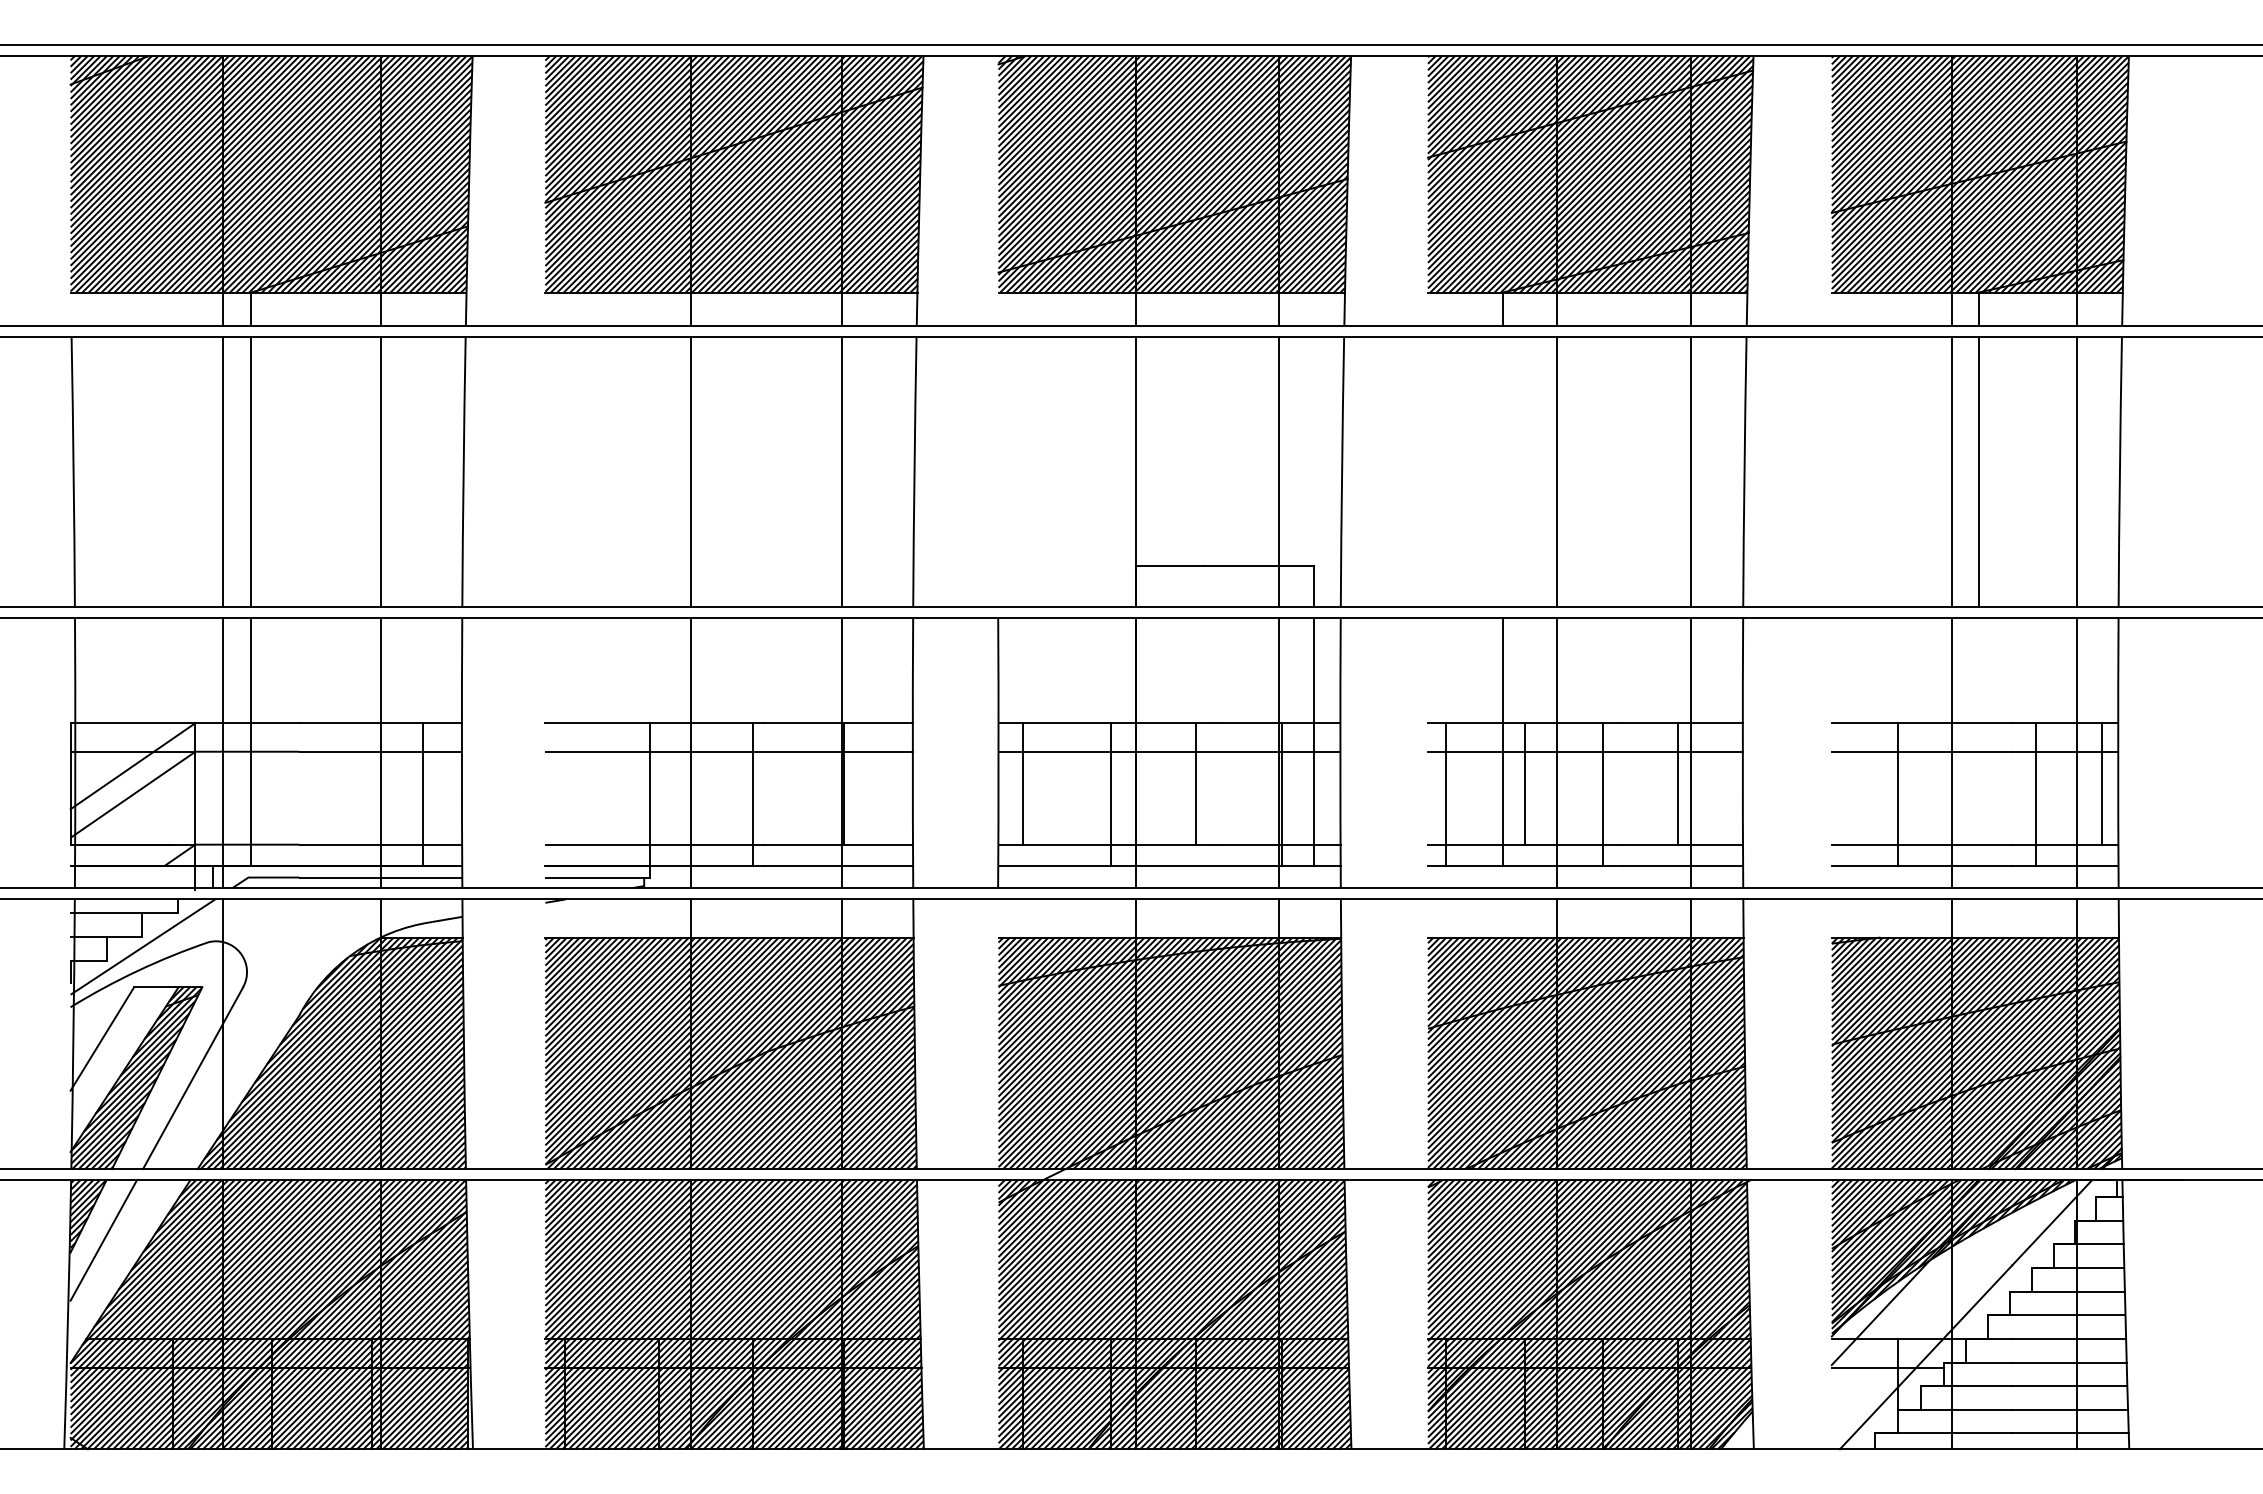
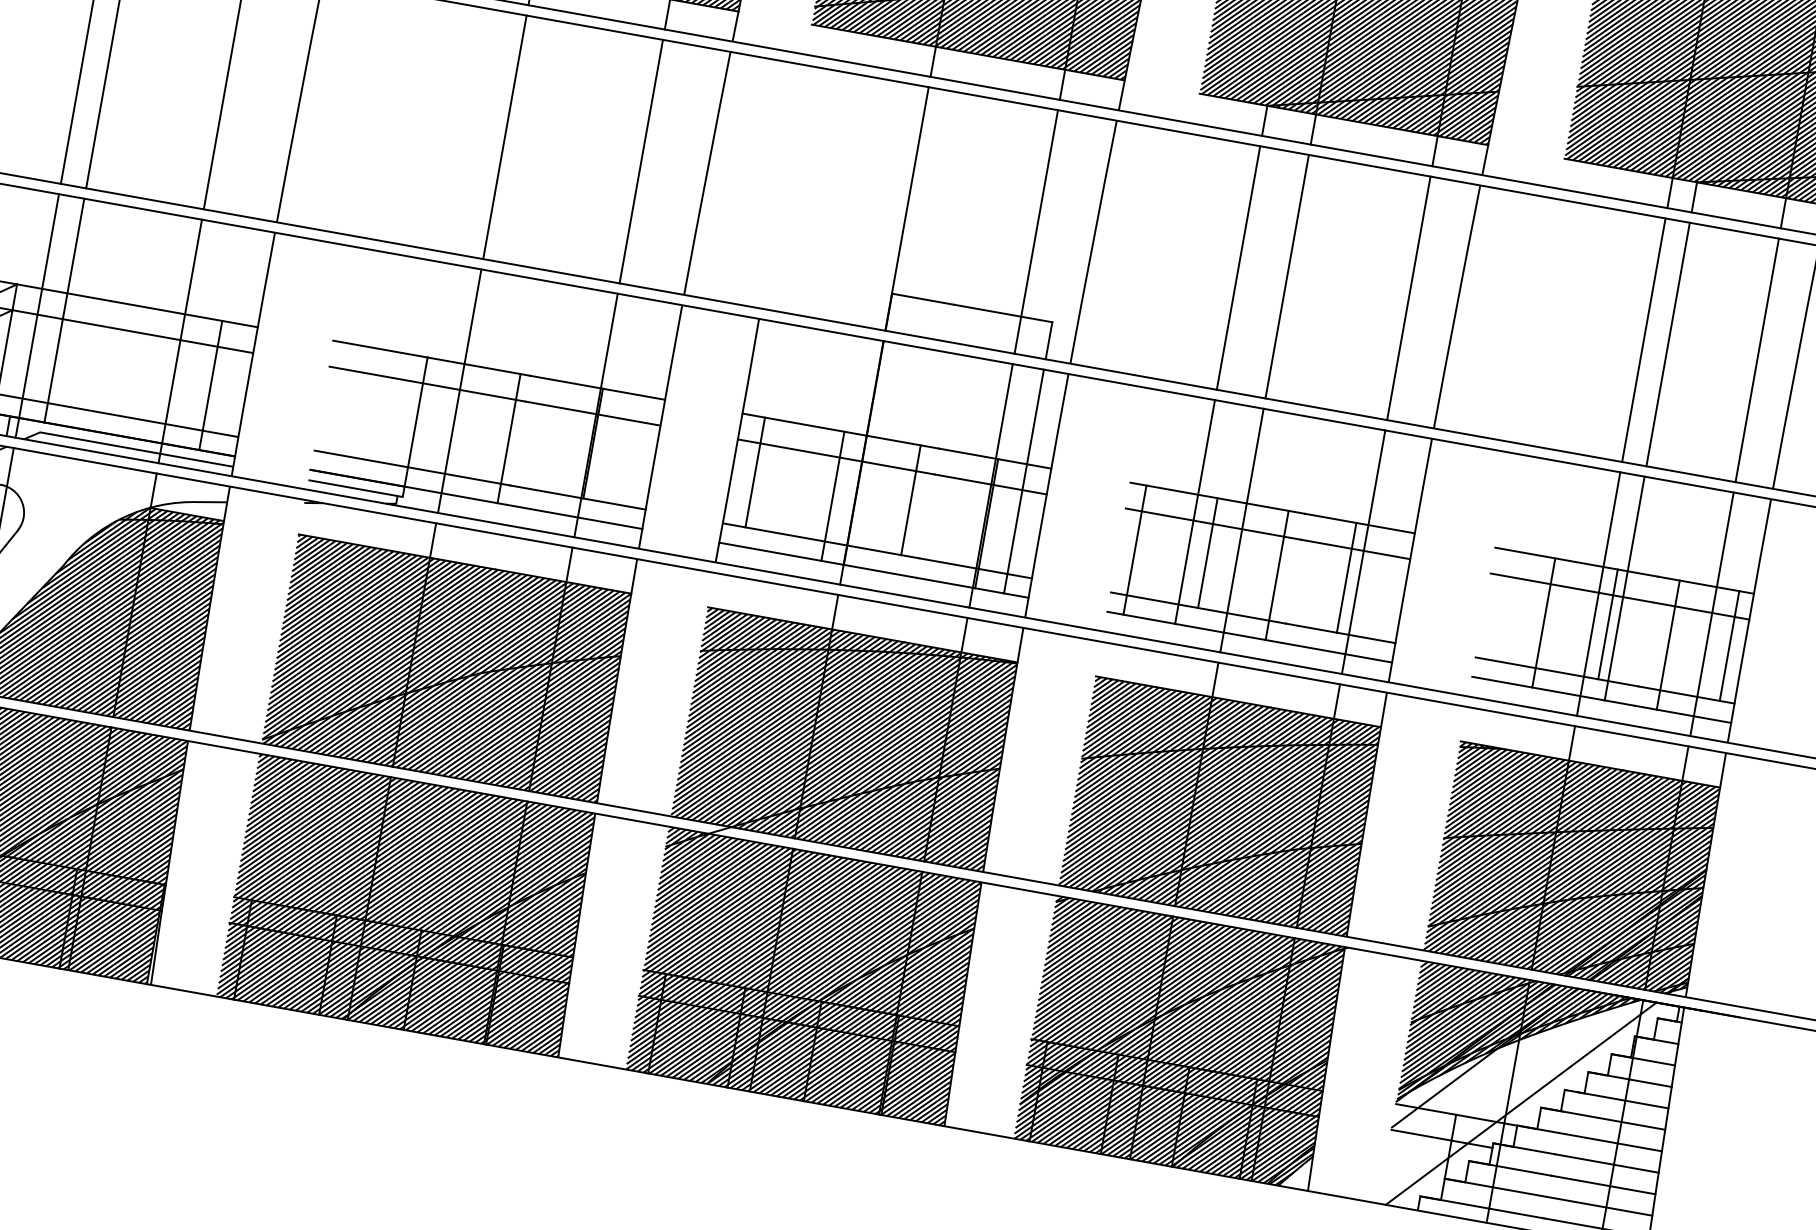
line: (1502, 471) -> (1238, 267), added
line: (1978, 742) -> (1624, 588), added
line: (1967, 783) -> (1608, 624), added

